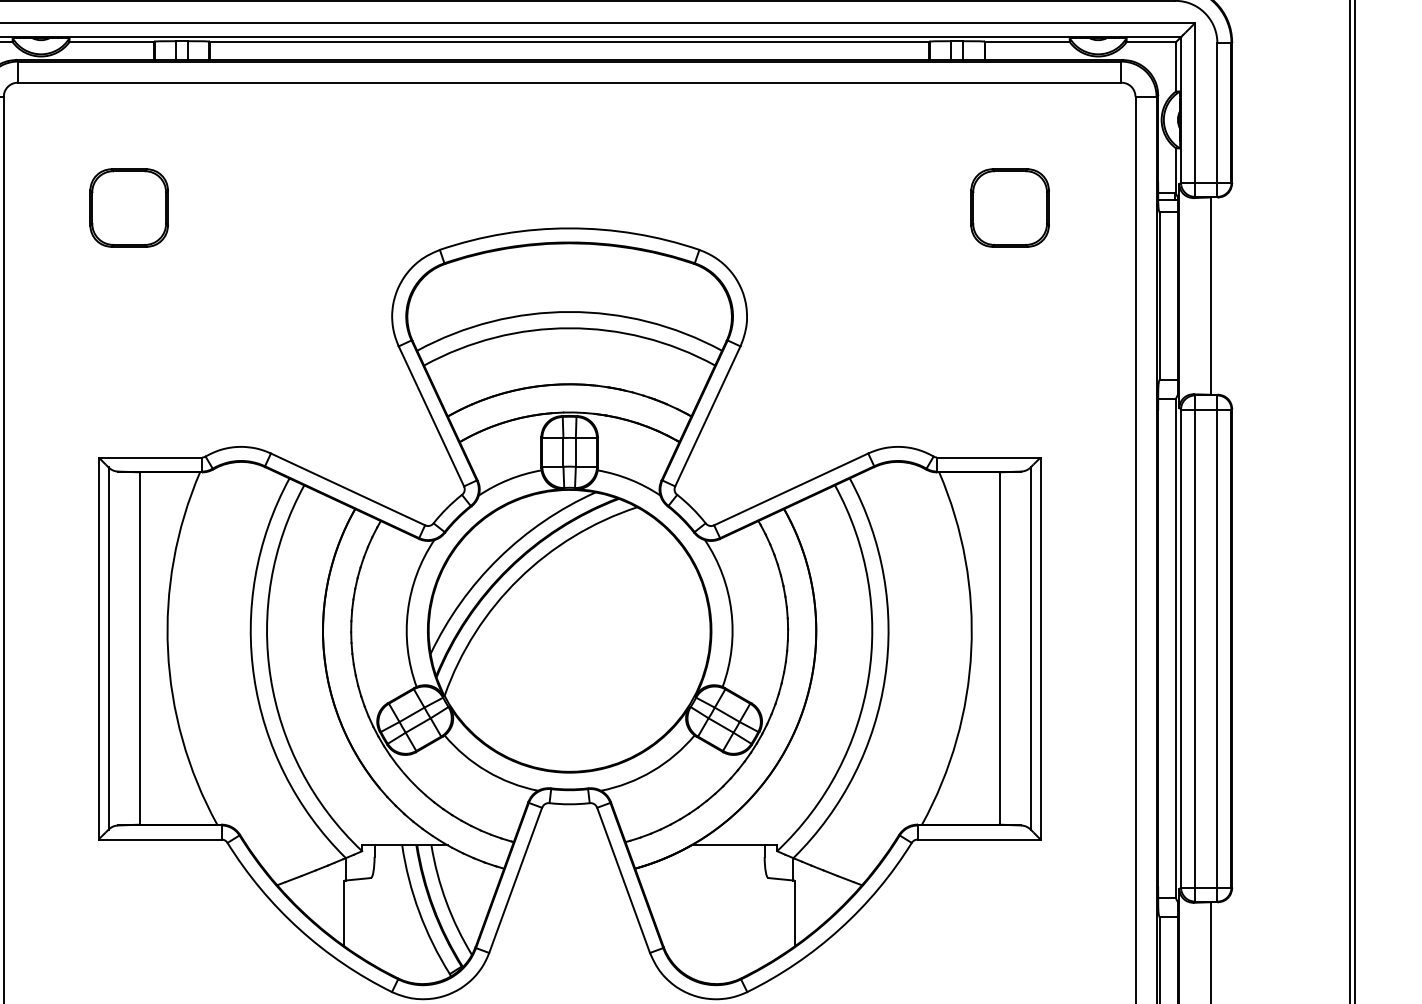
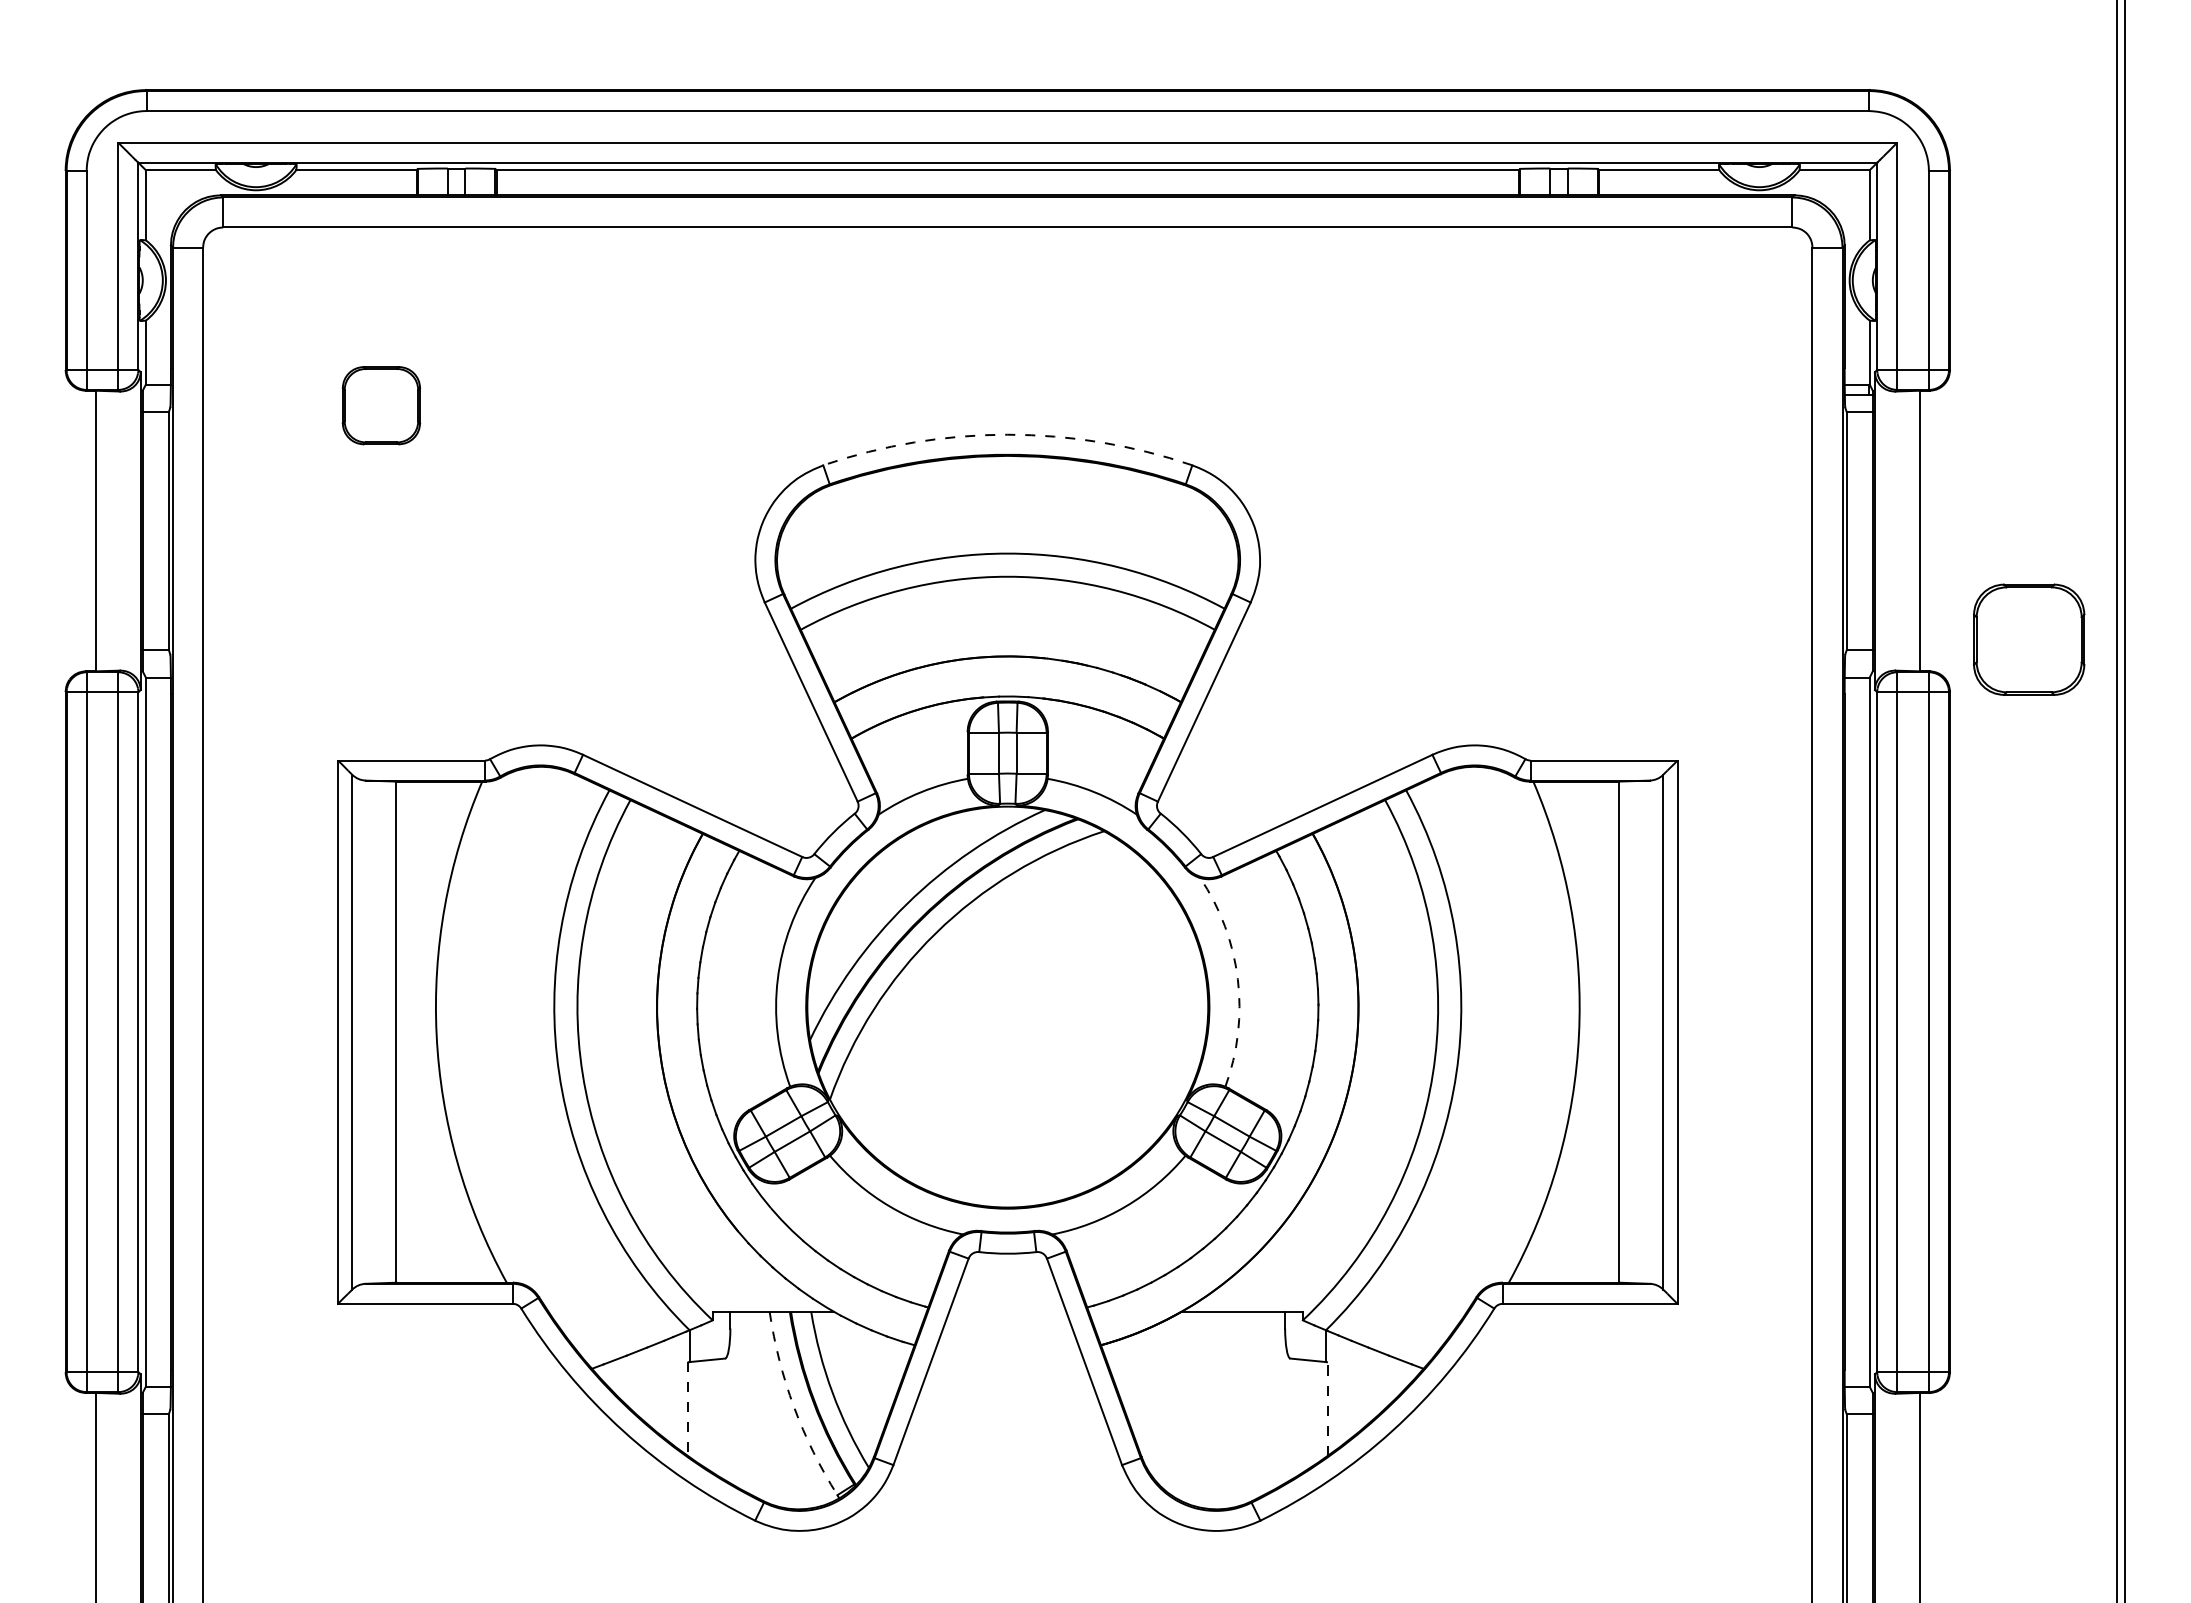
part: (129, 207) -> (381, 405), size x0.7
part: (1010, 207) -> (2029, 639), moved
arc: (569, 228) -> (1007, 434), solid -> dashed
arc: (731, 611) -> (1237, 979), solid -> dashed
arc: (419, 912) -> (794, 1407), solid -> dashed
line: (344, 913) -> (687, 1408), solid -> dashed
line: (794, 913) -> (1327, 1408), solid -> dashed

